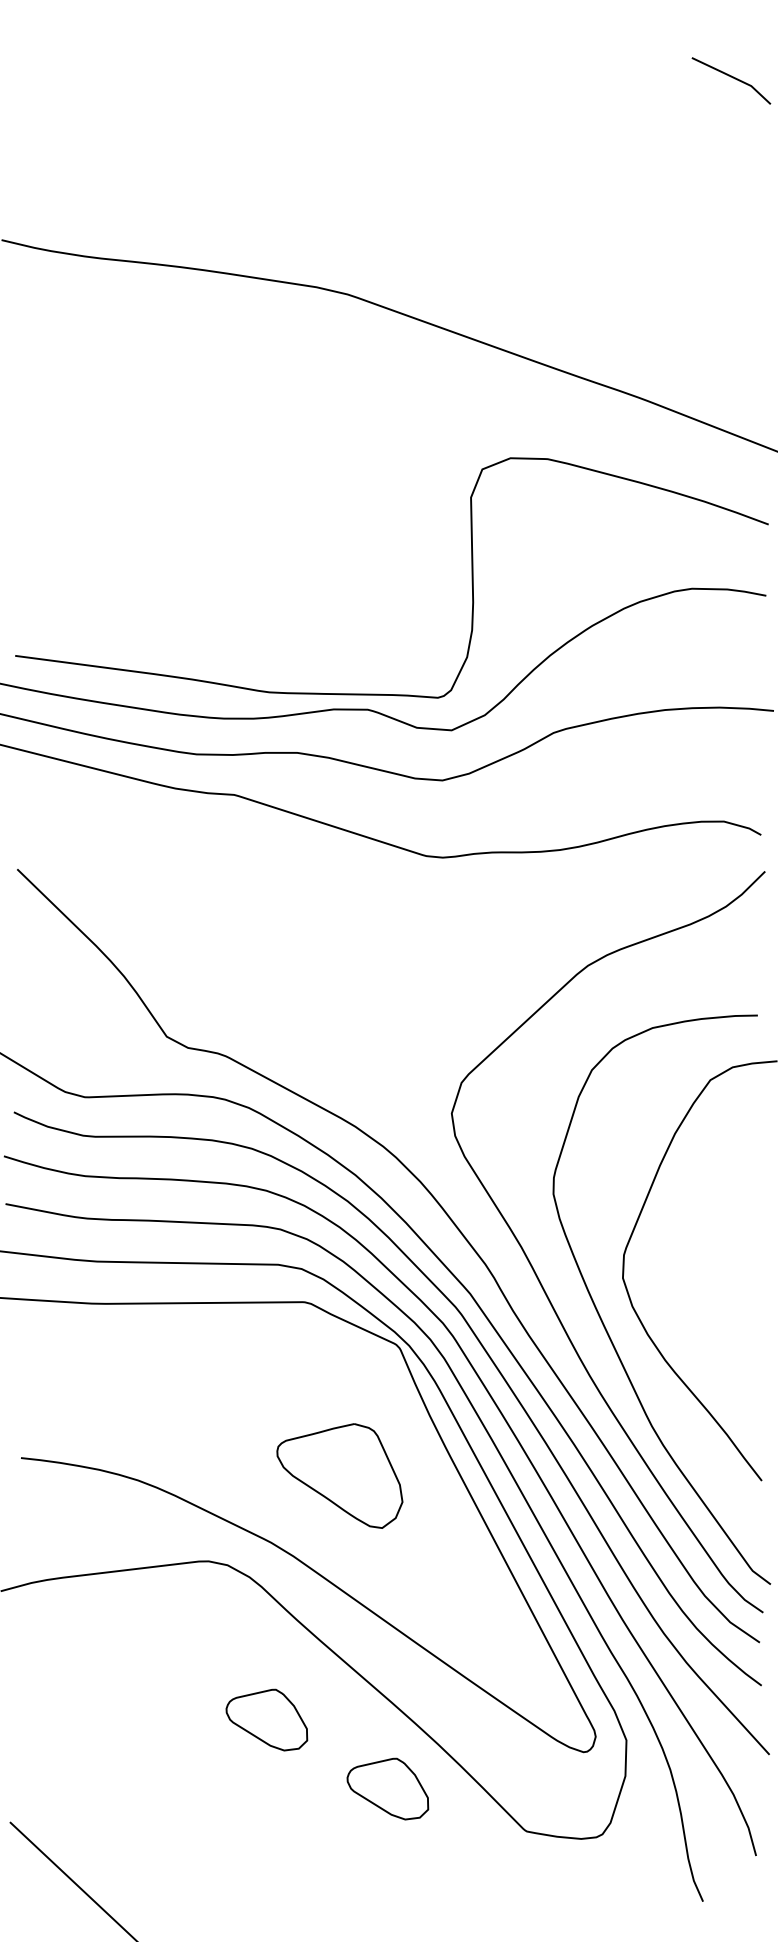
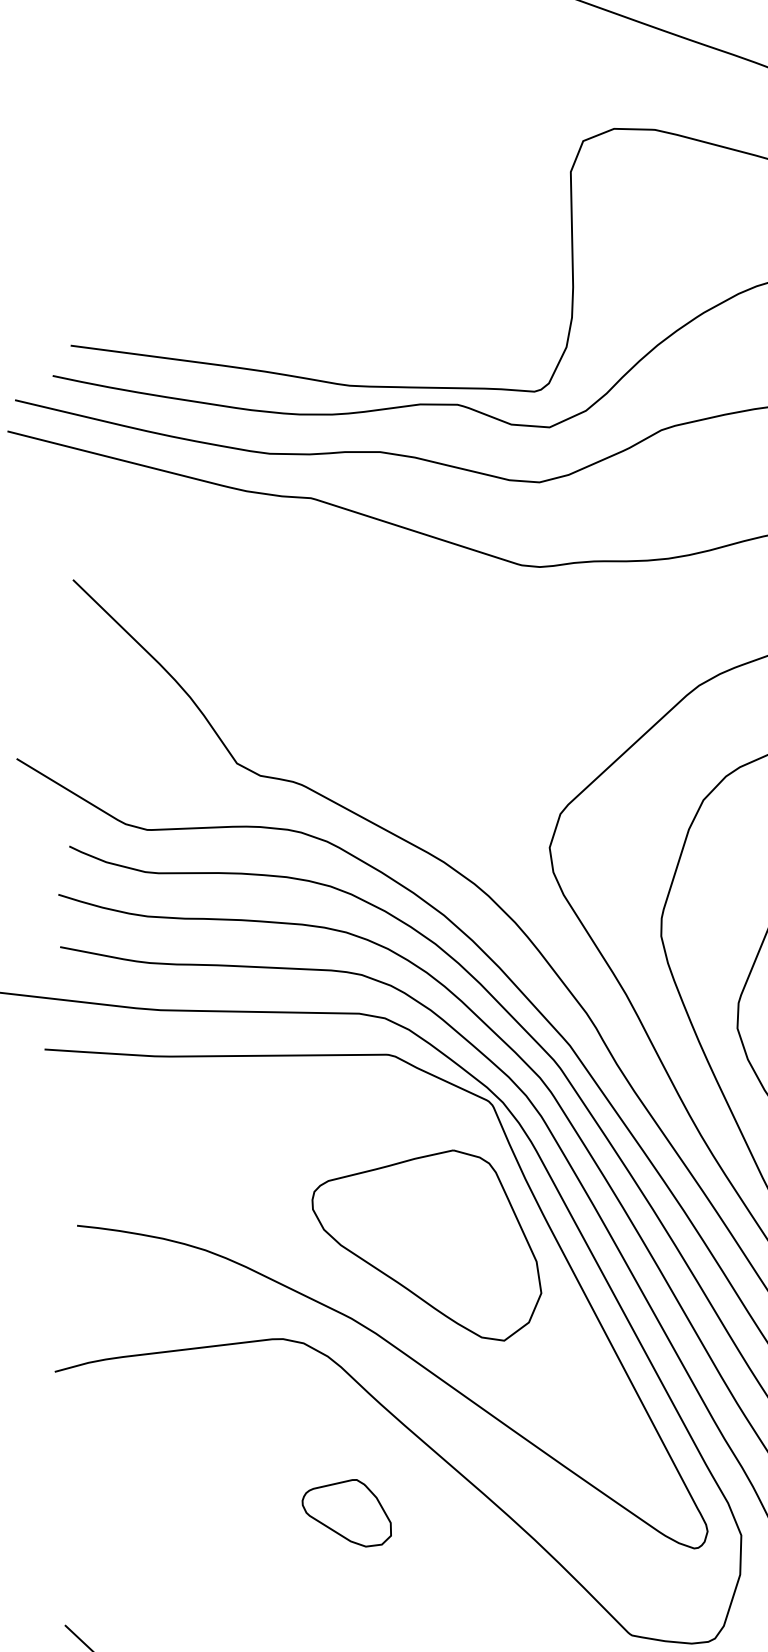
part: (339, 1475) -> (426, 1244), size x1.67
part: (387, 1788) -> (479, 1588), removed

